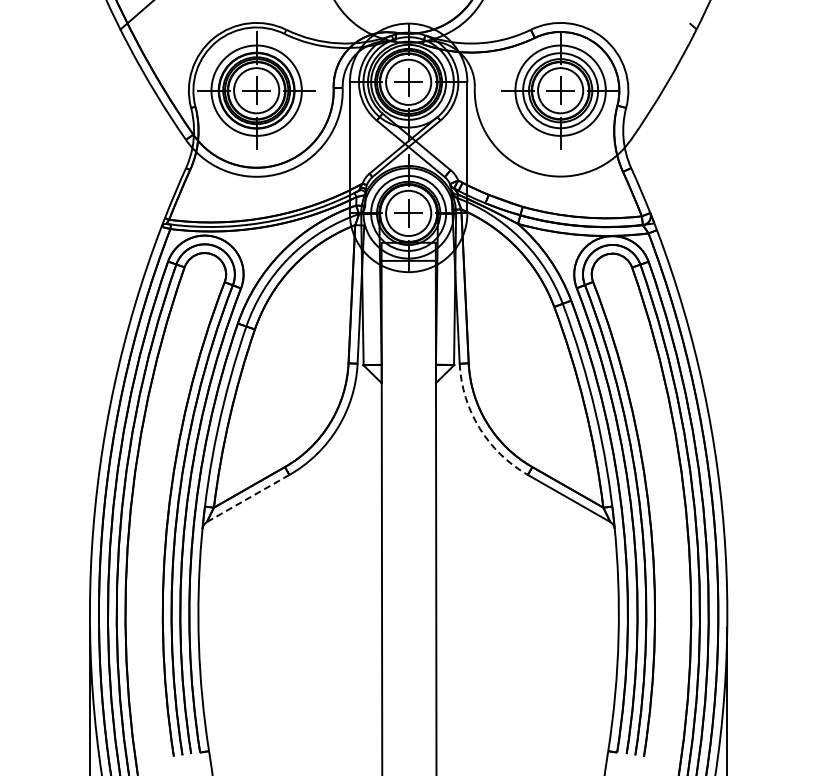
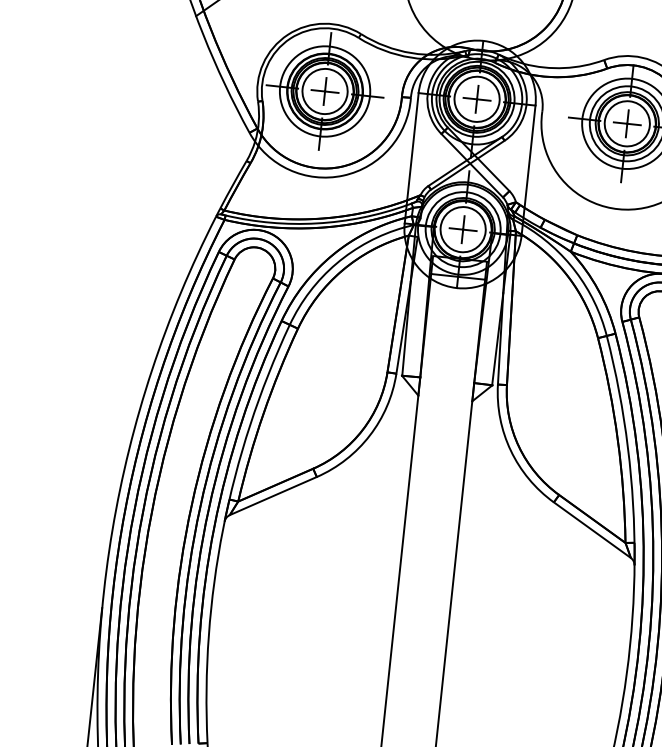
arc: (479, 428) -> (510, 451), dashed -> solid
line: (247, 498) -> (272, 496), dashed -> solid

